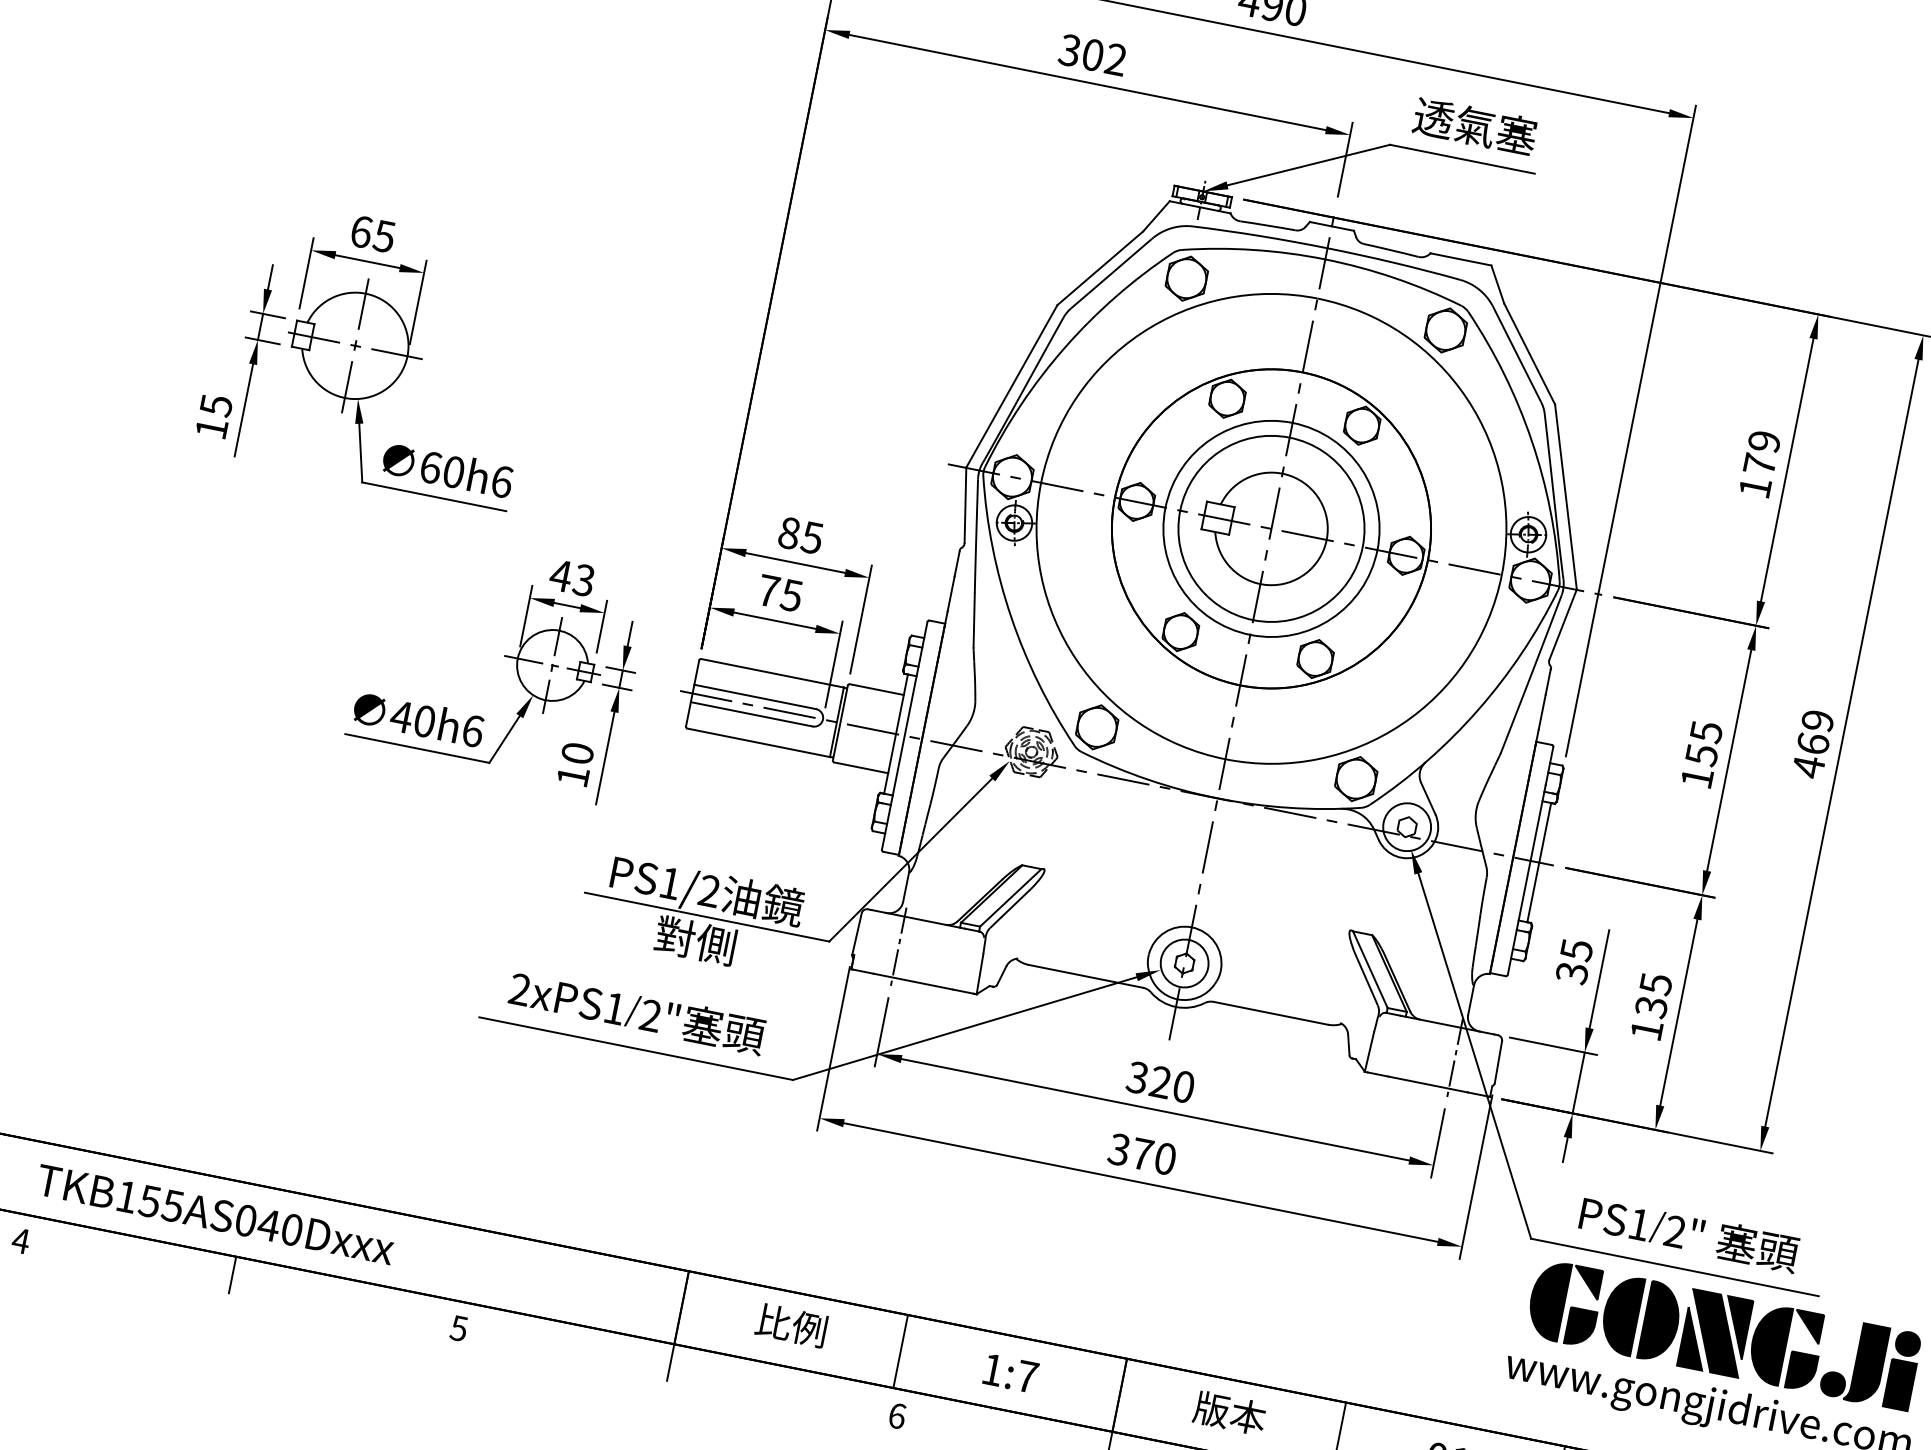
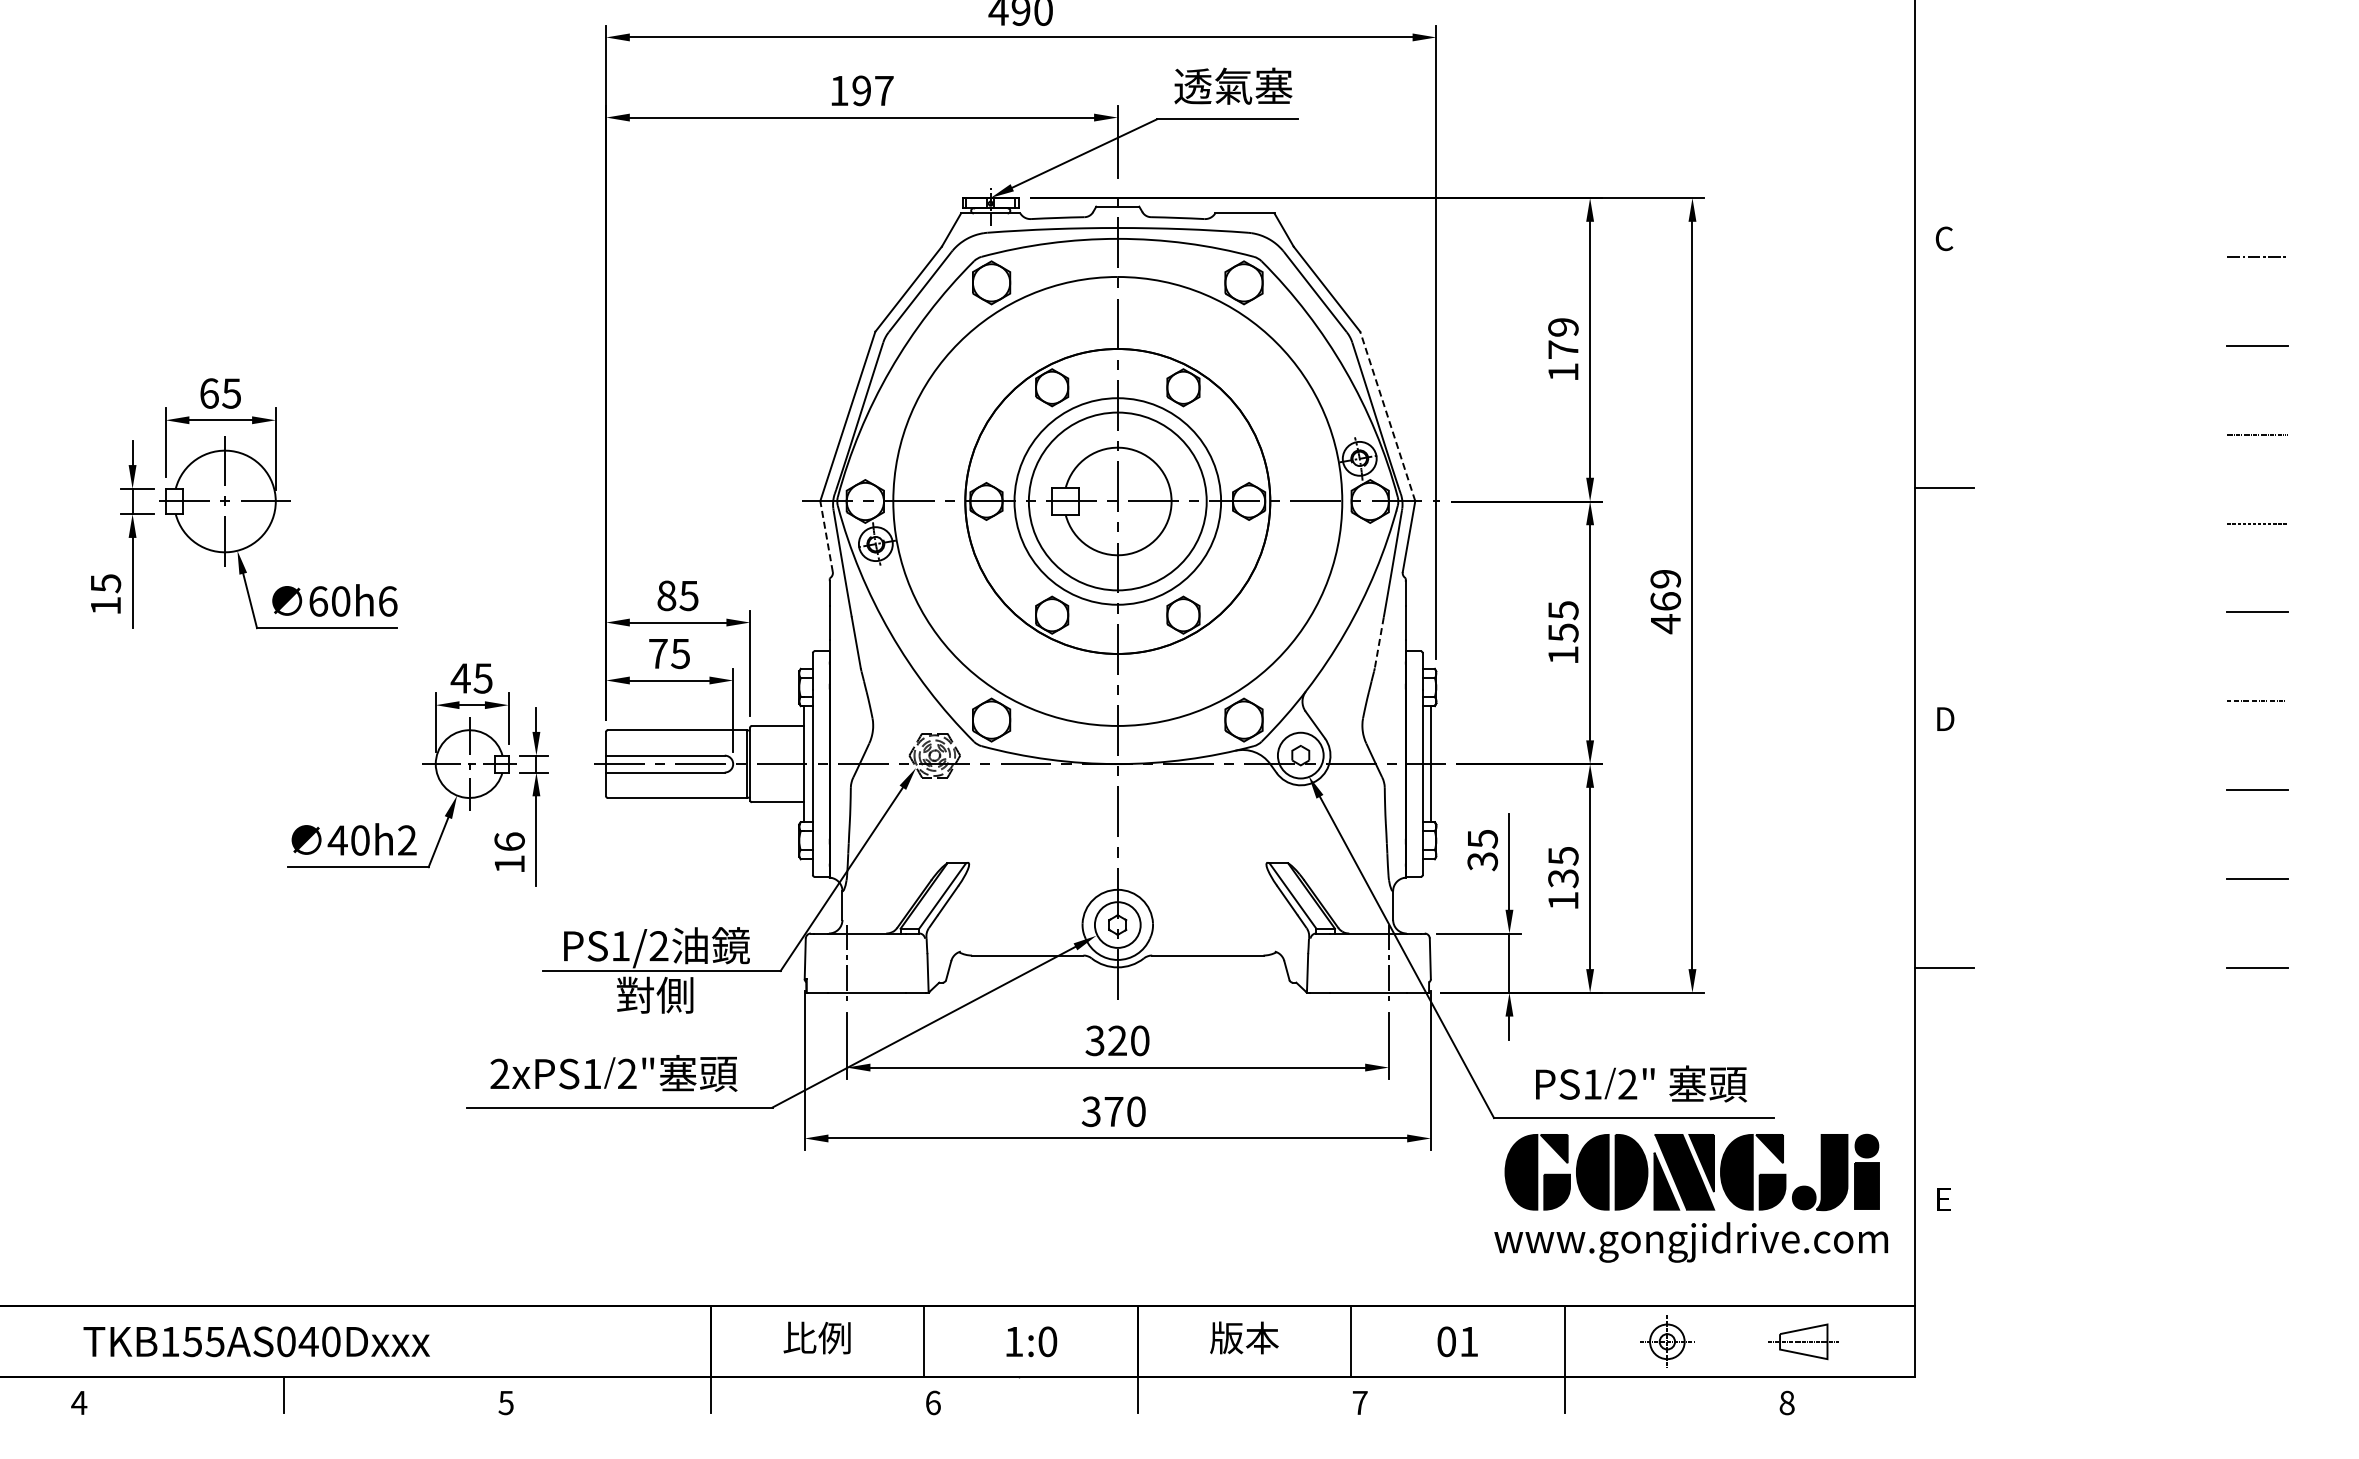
text: (1092, 54) -> (861, 90), 302 -> 197
line: (1565, 495) -> (1387, 415), solid -> dashed
line: (965, 505) -> (826, 536), solid -> dashed
text: (583, 580) -> (482, 678), 43 -> 45
line: (1511, 727) -> (1379, 642), solid -> dashed
text: (473, 731) -> (407, 840), 40h6 -> 40h2
text: (577, 753) -> (509, 841), 10 -> 16
text: (1027, 1376) -> (1047, 1341), 1:7 -> 1:0

